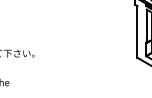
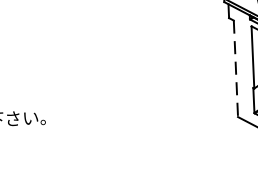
line: (137, 32) -> (235, 69), solid -> dashed

